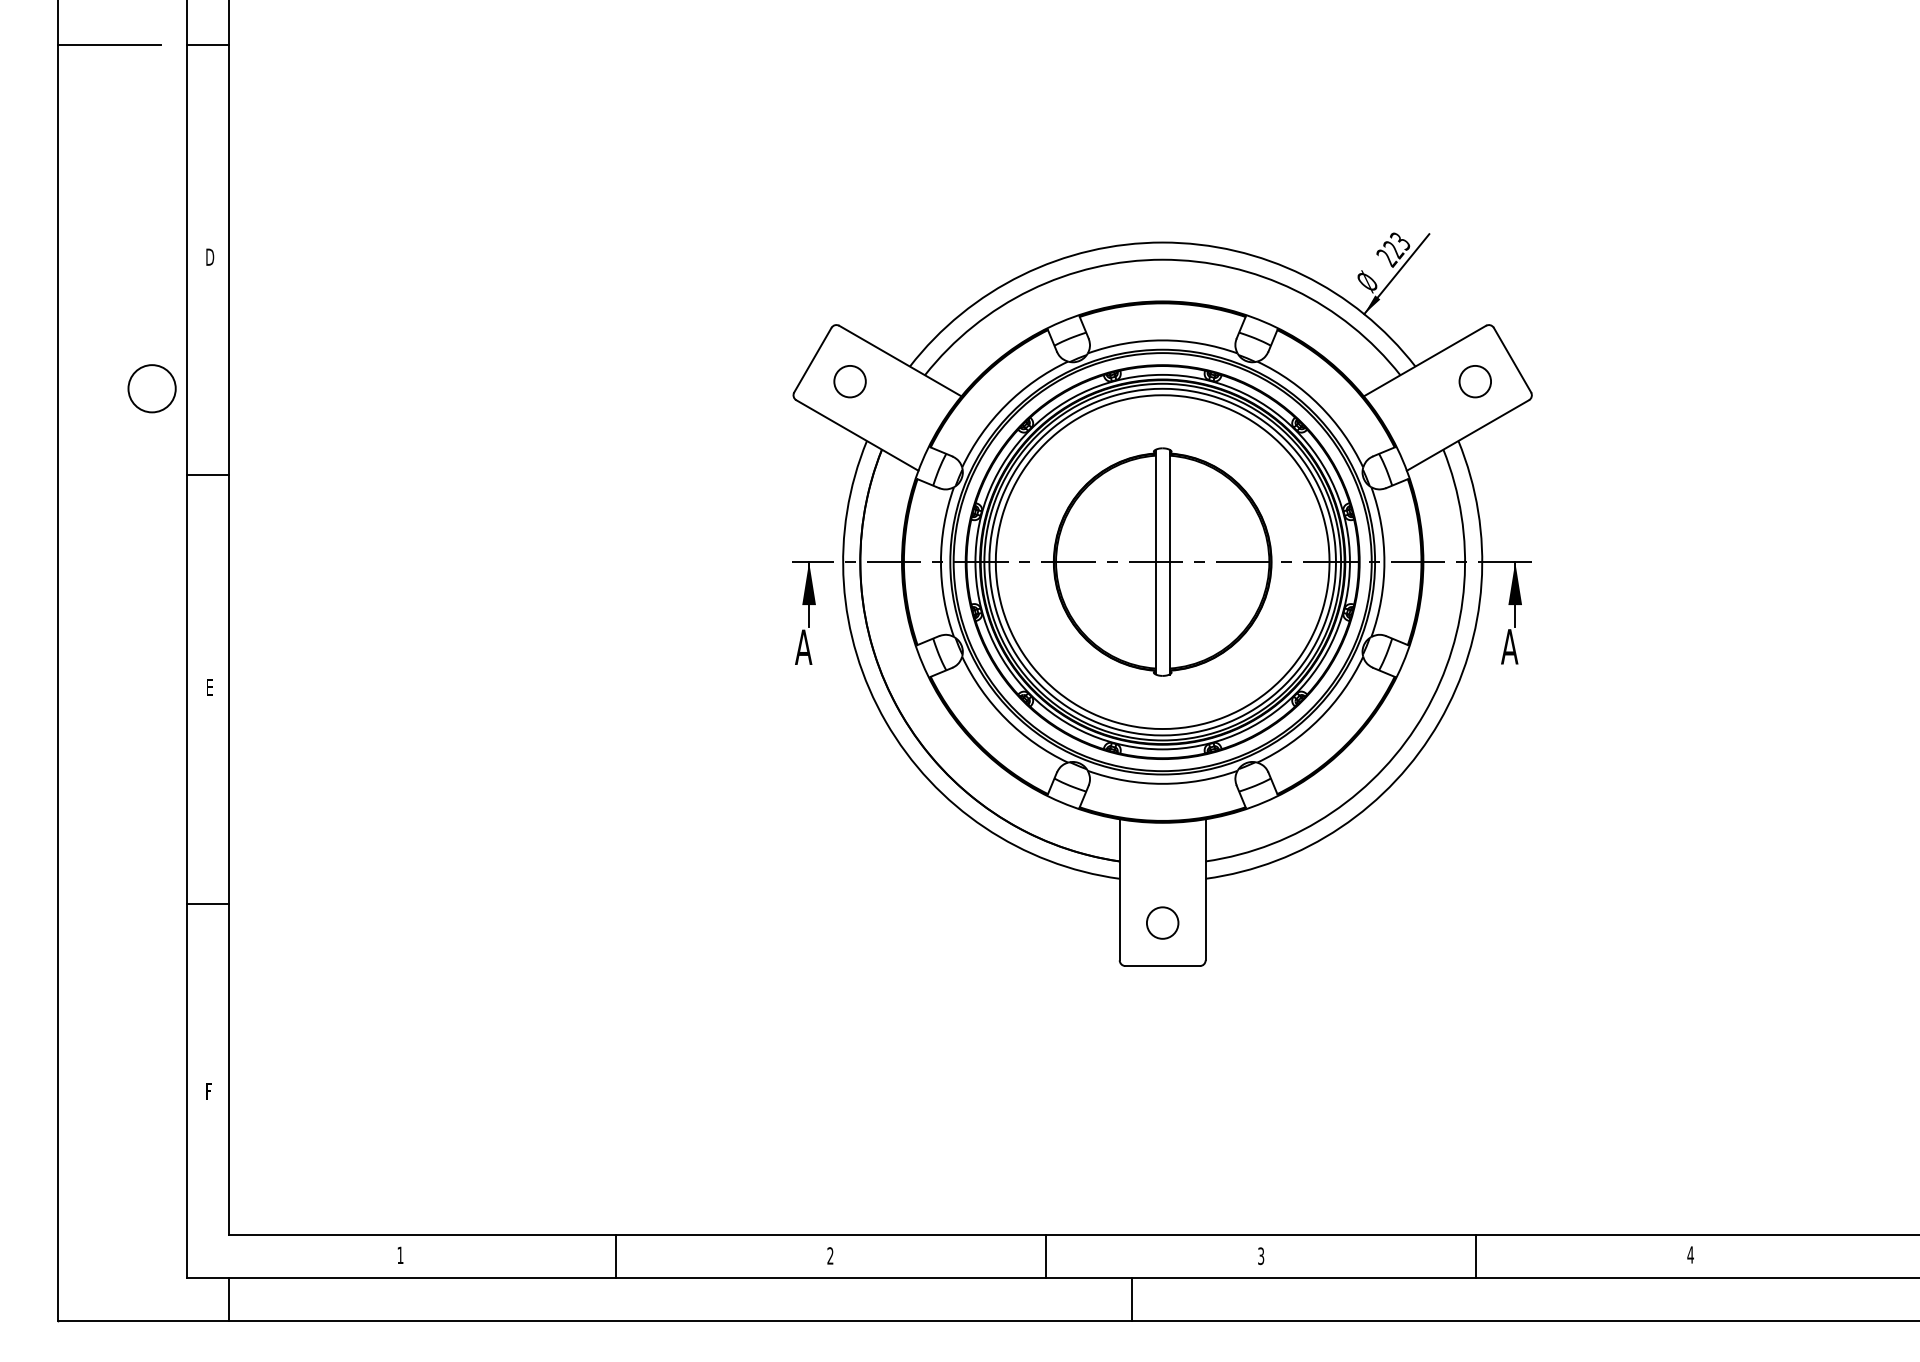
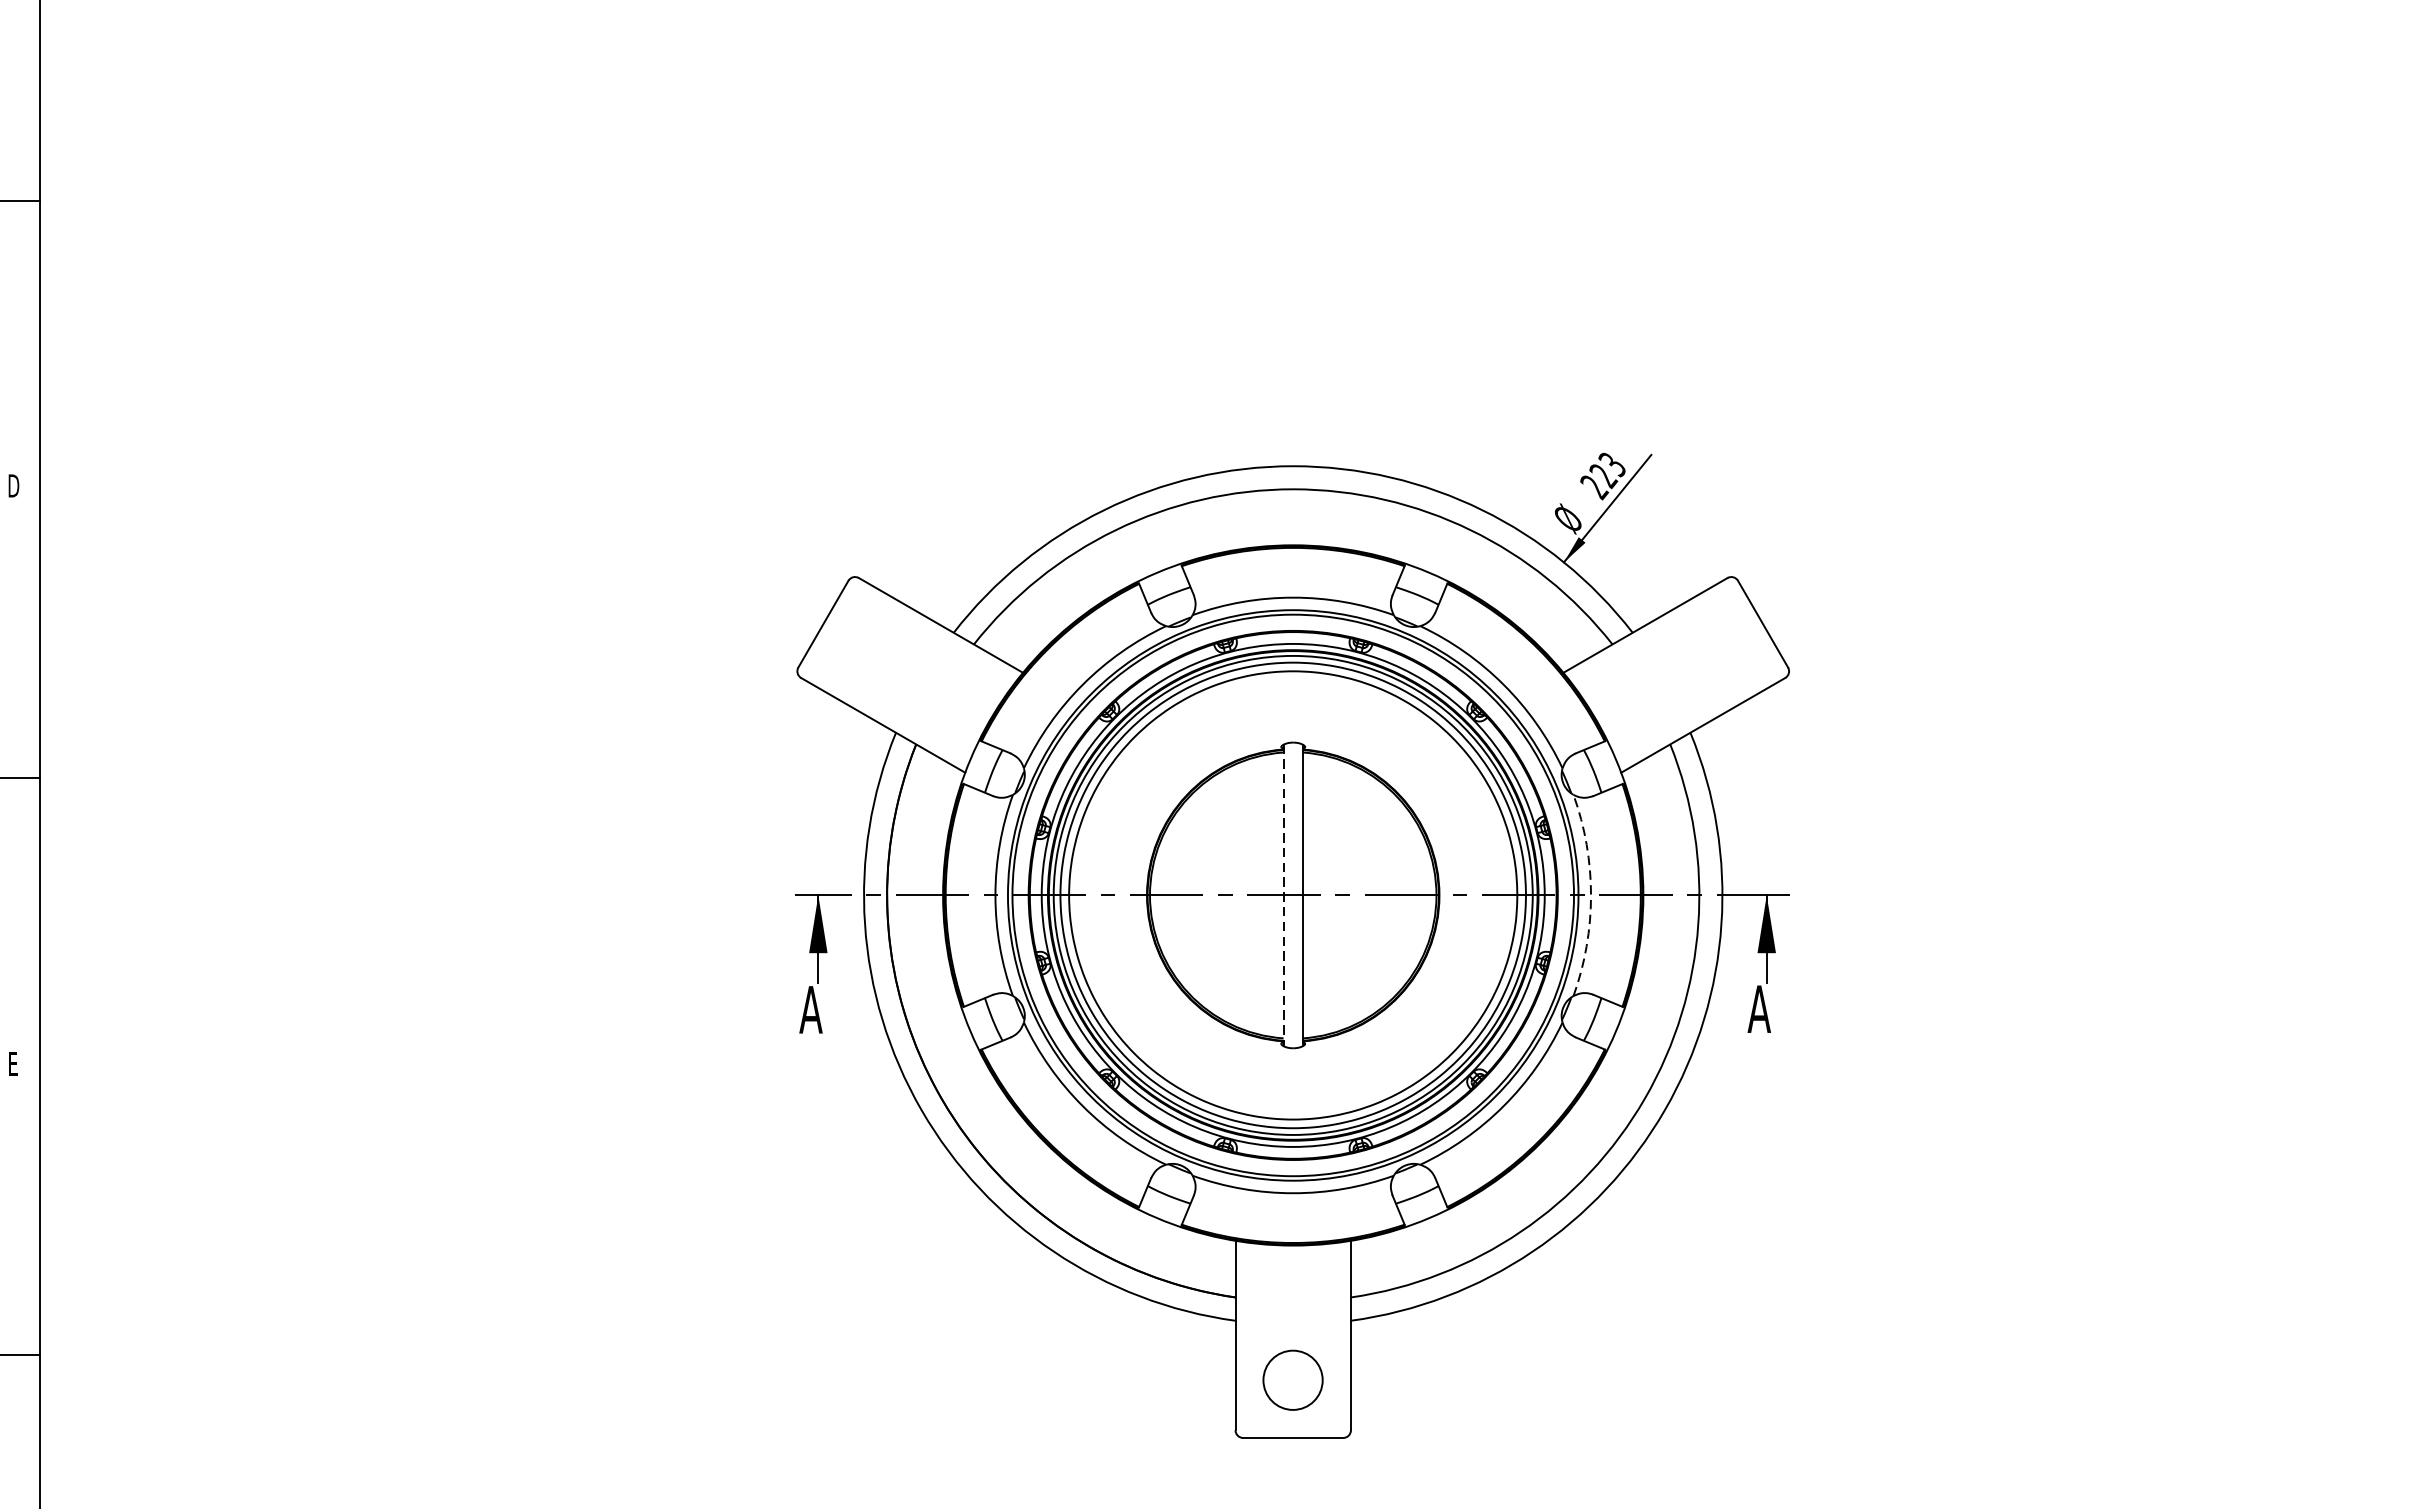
circle: (849, 381) -> (872, 652), removed
circle: (1474, 381) -> (1712, 652), removed
line: (1155, 562) -> (1283, 895), solid -> dashed
arc: (1384, 562) -> (1591, 895), solid -> dashed
circle: (1162, 922) -> (1292, 1379), size x1.4

